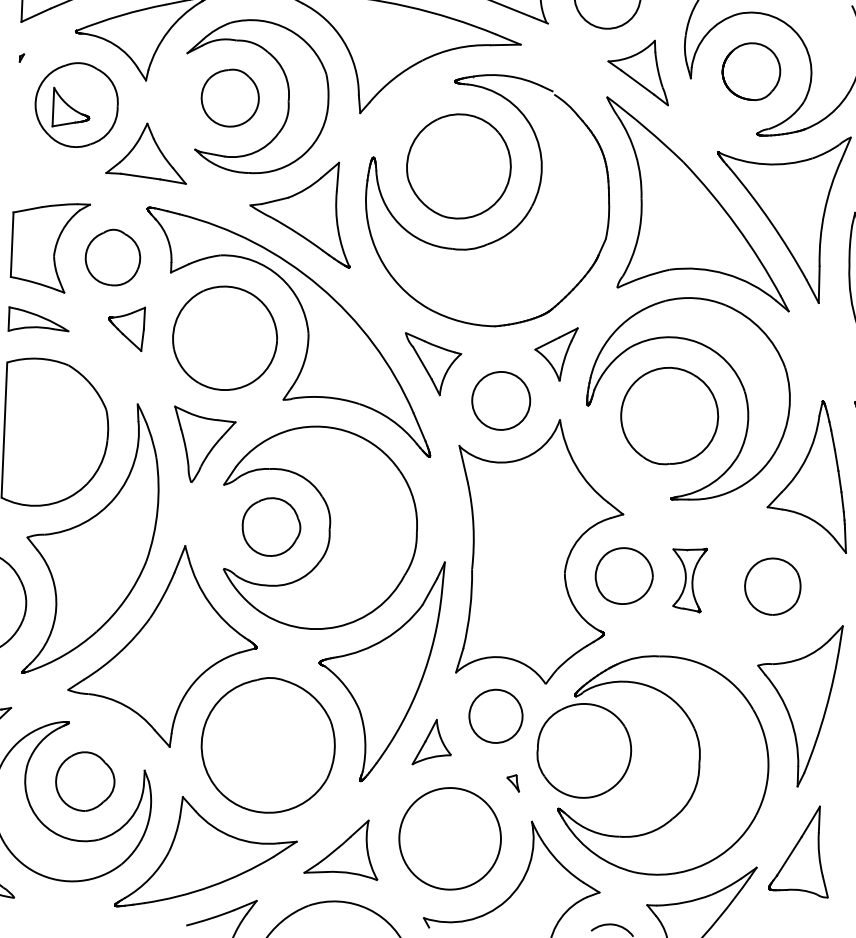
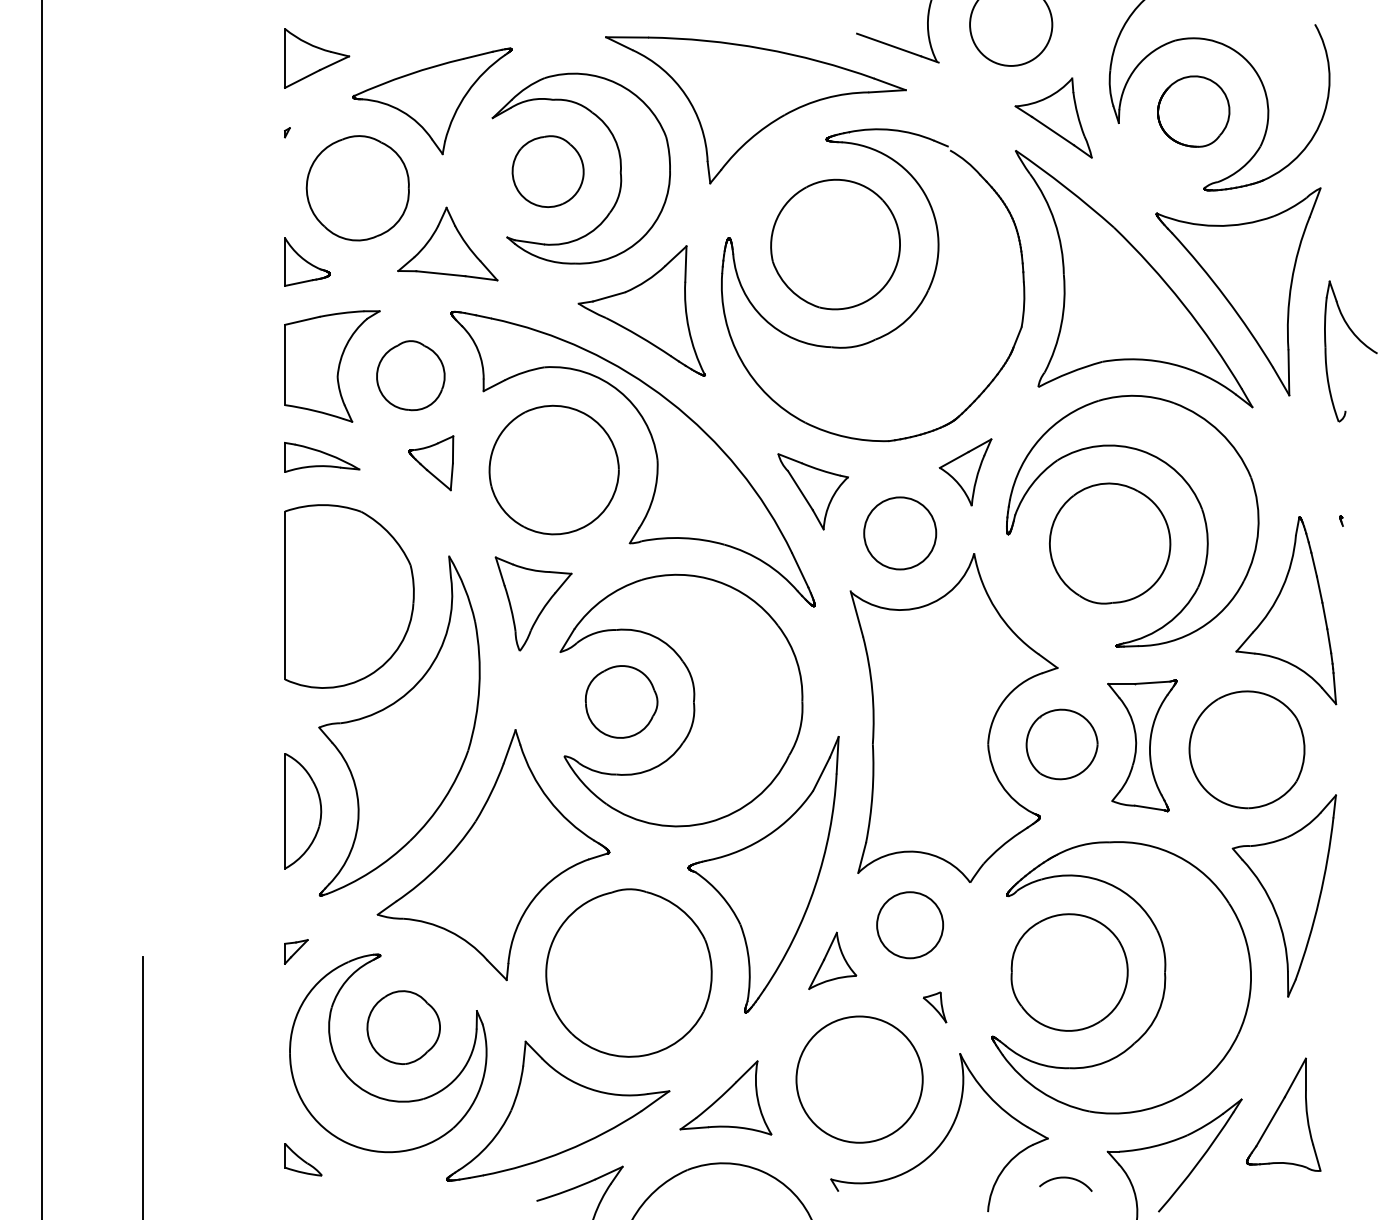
part: (71, 107) -> (307, 261), moved
part: (688, 579) -> (1142, 745), size x1.67
part: (772, 586) -> (1246, 749), size x1.67
part: (584, 750) -> (1069, 972), moved
part: (512, 783) -> (934, 1007), size x1.43
part: (799, 850) -> (1283, 1114), moved

